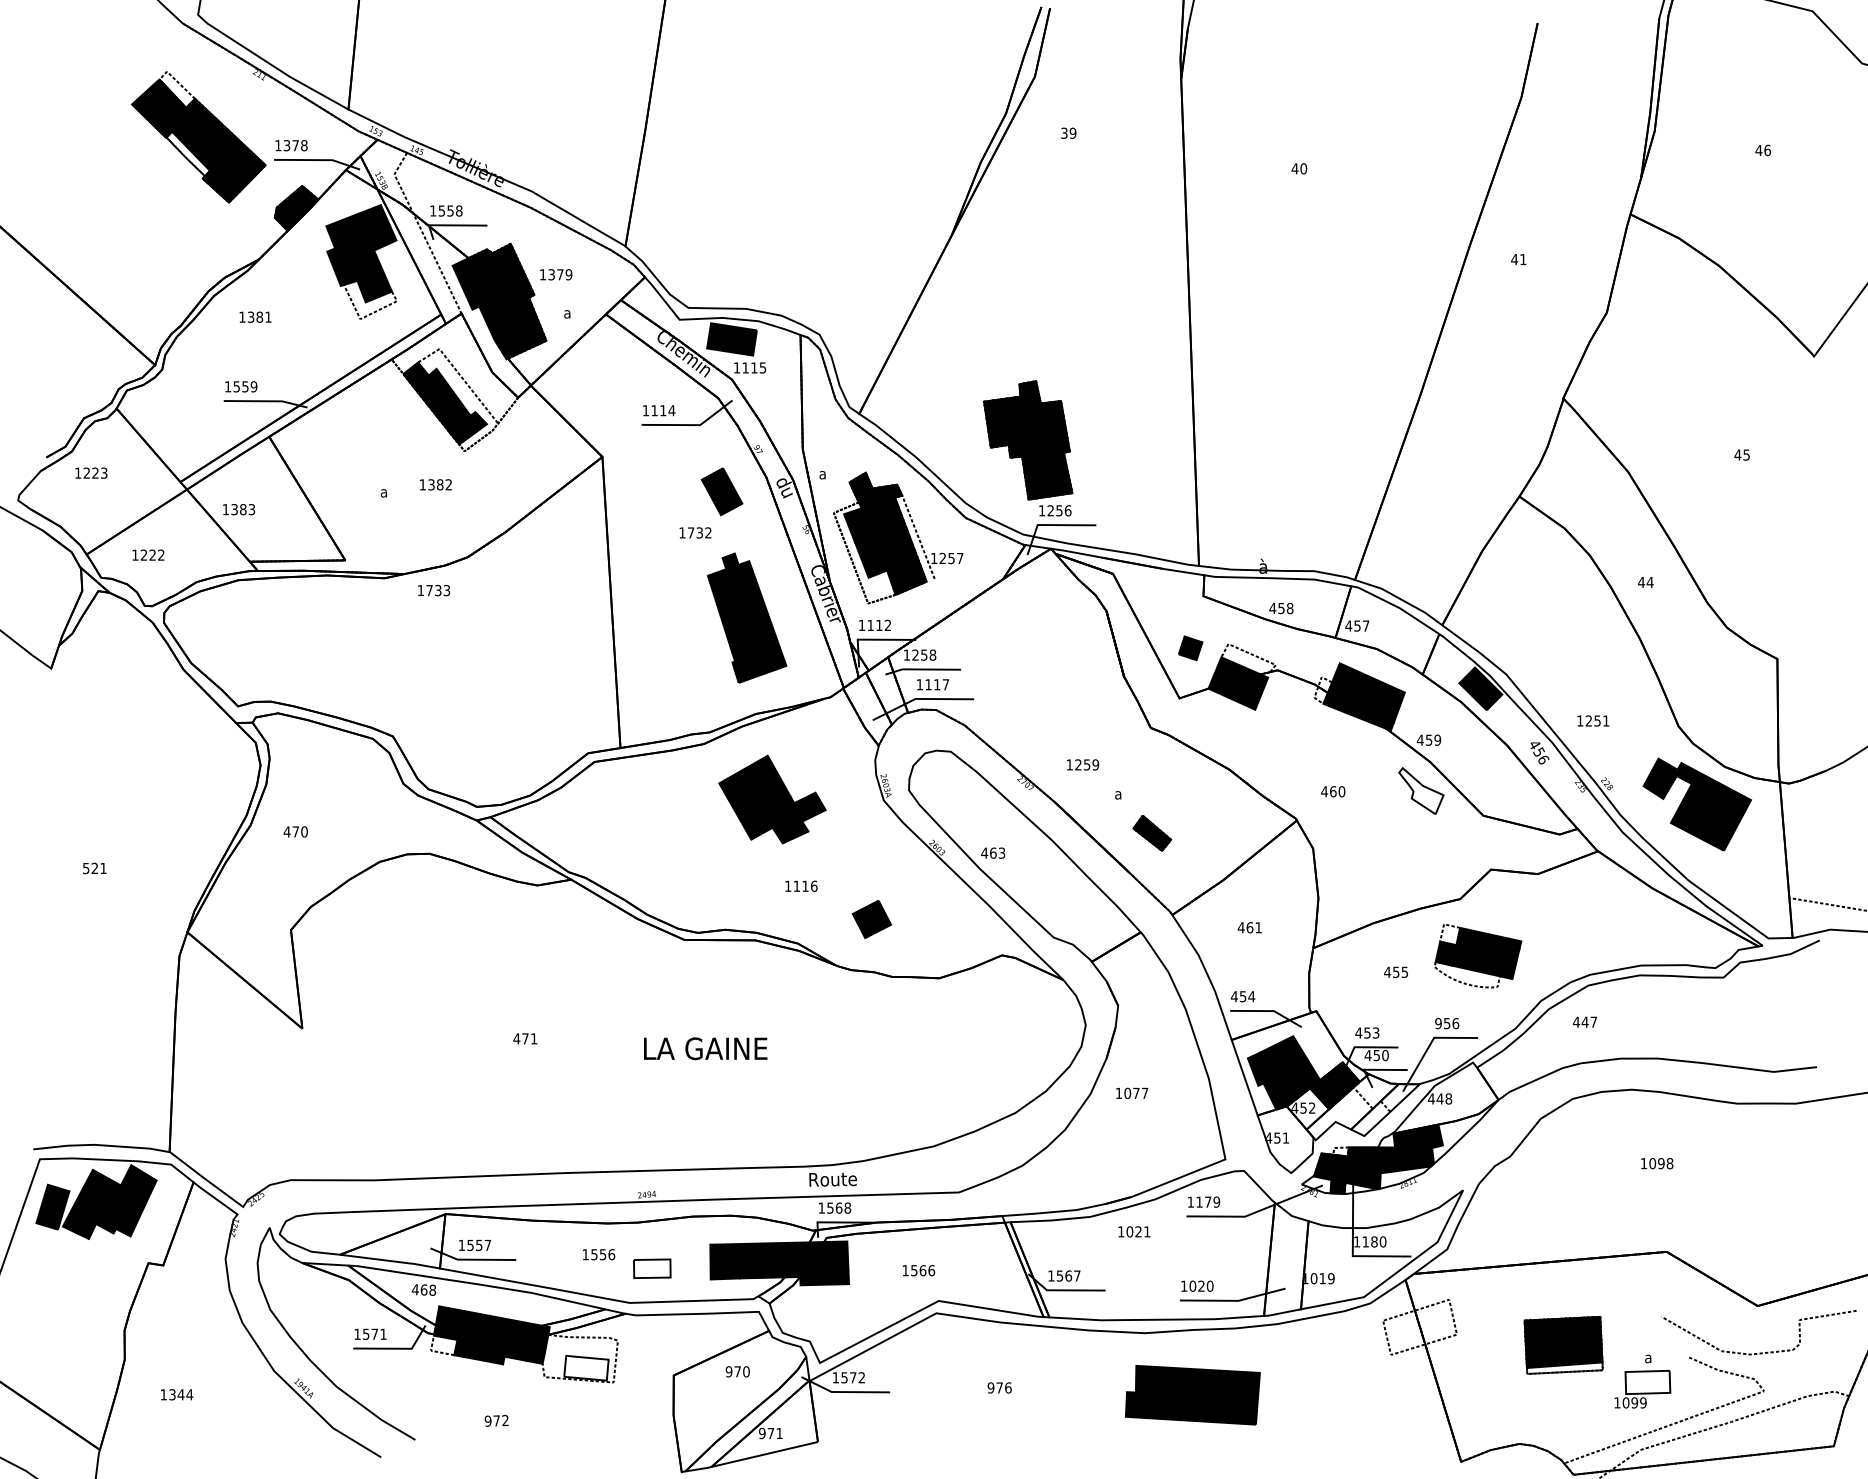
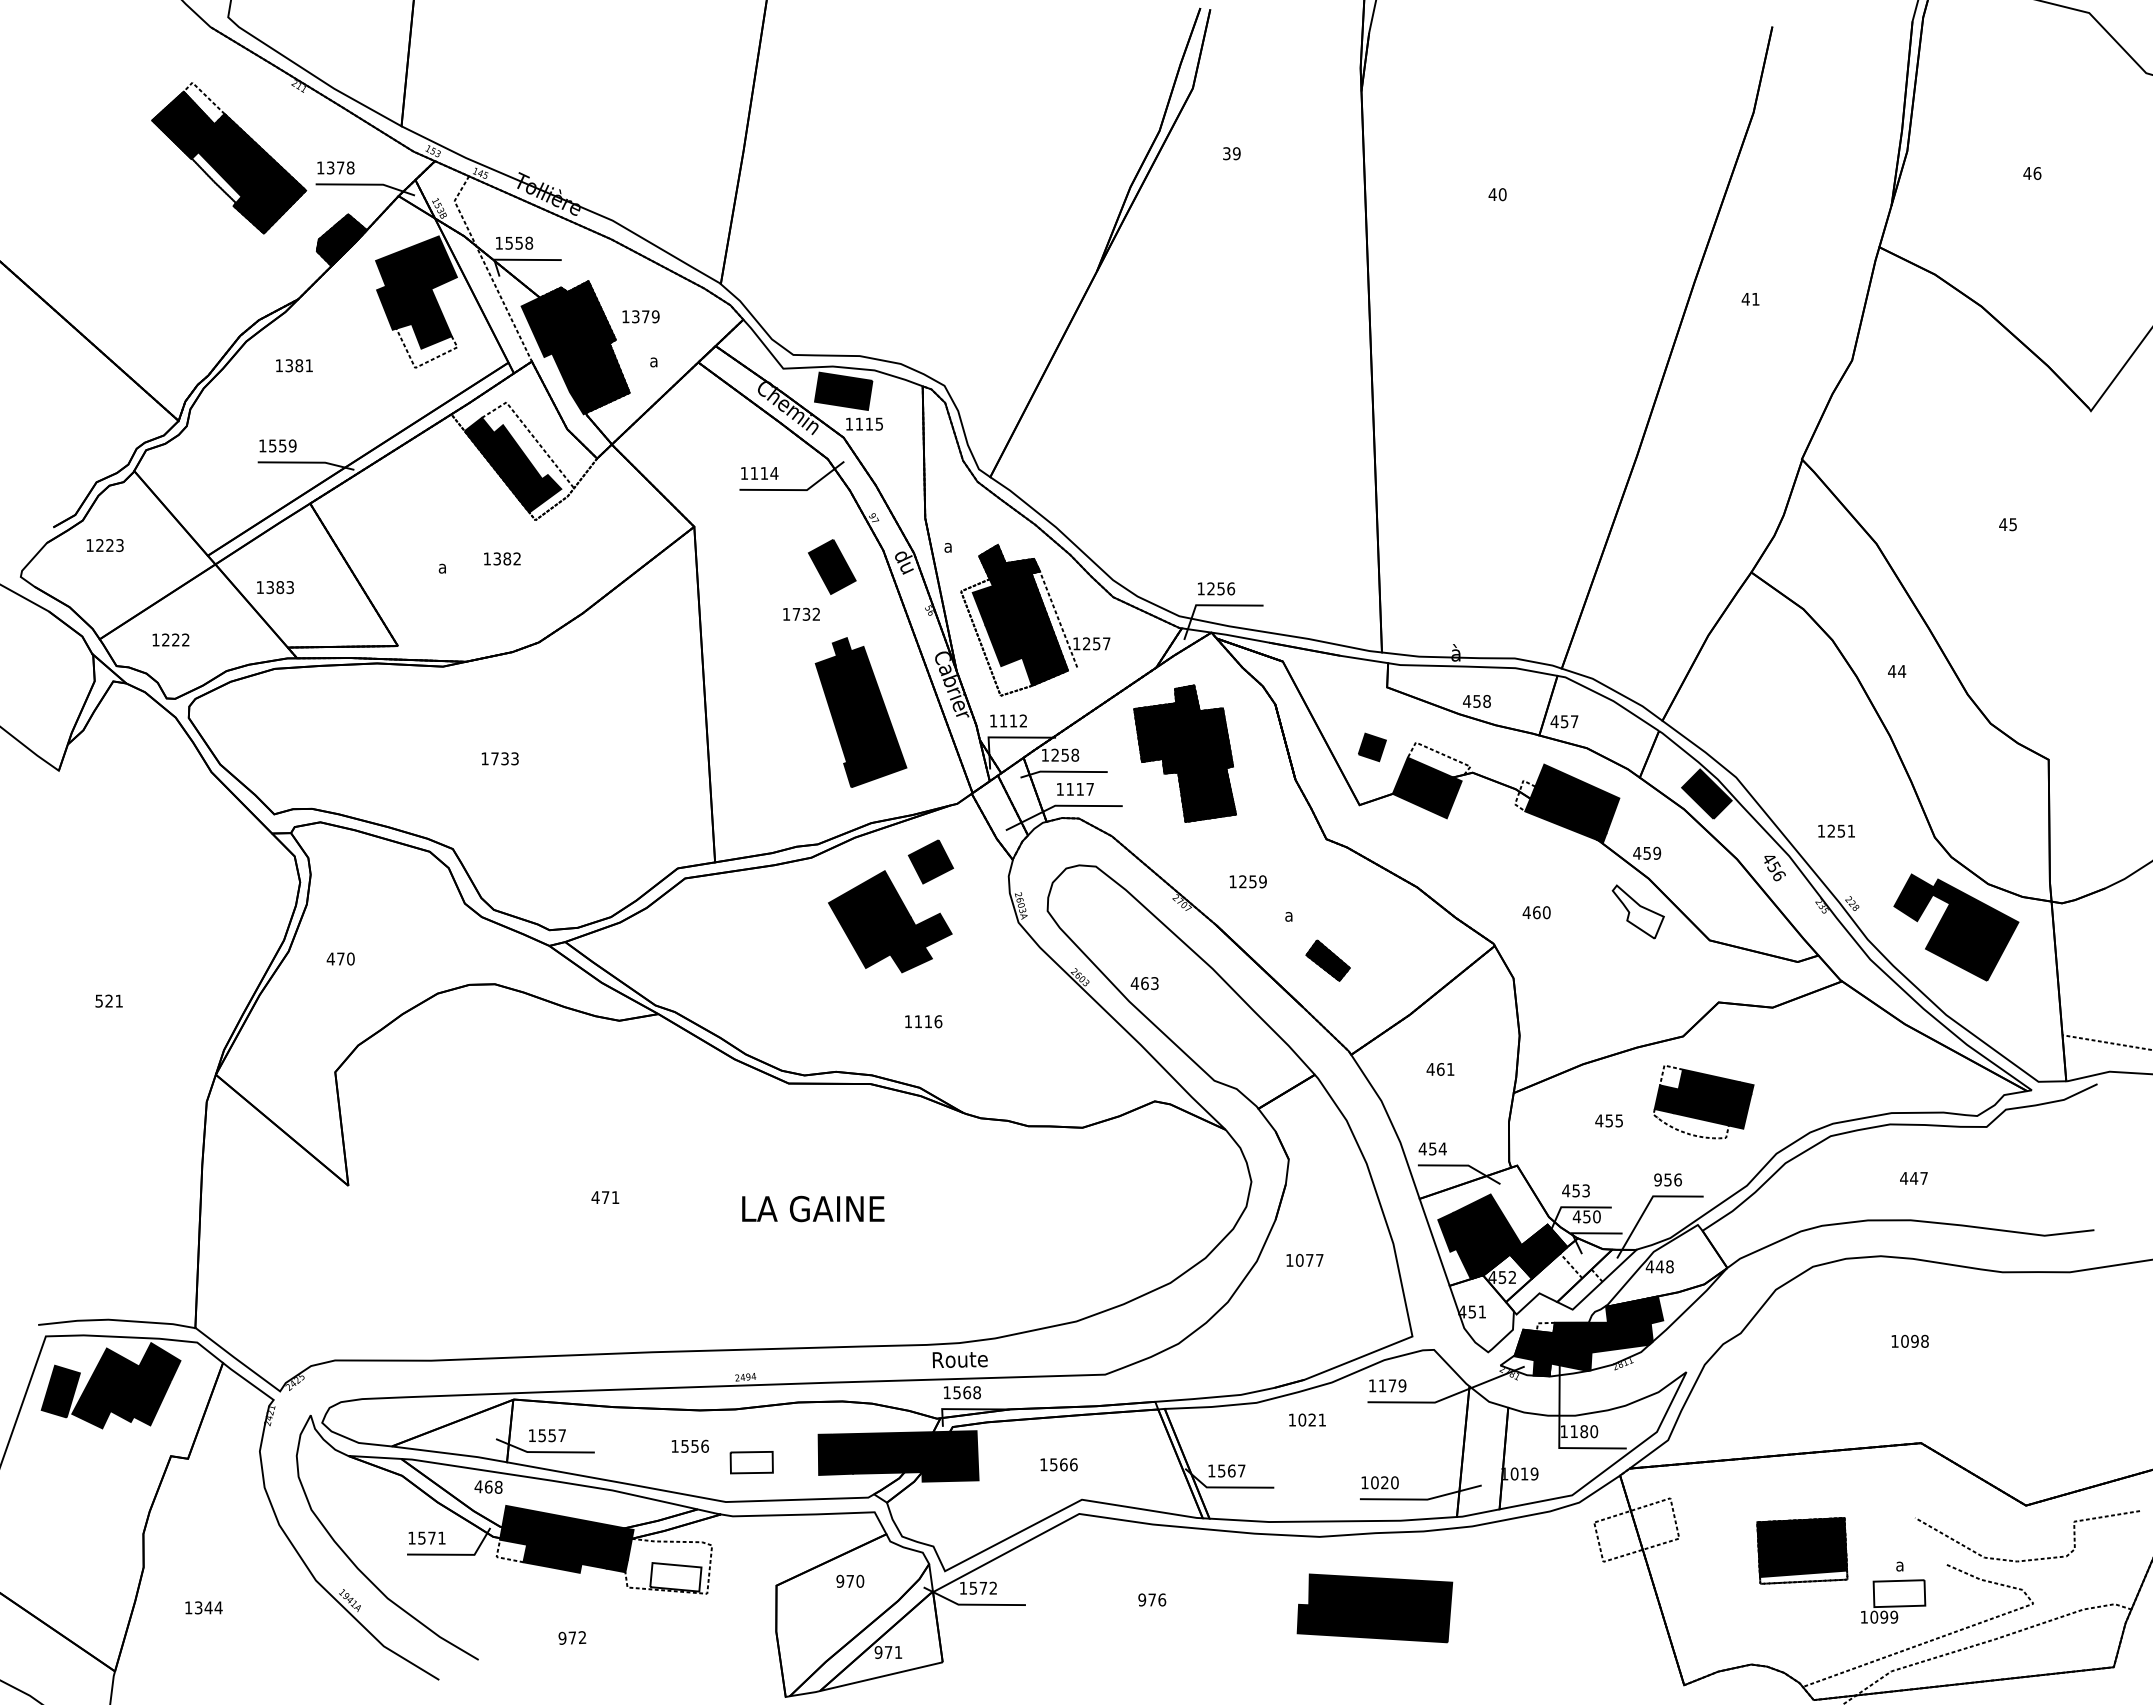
part: (1027, 440) -> (1184, 753), moved
text: (433, 590) -> (499, 758), moved
part: (871, 919) -> (930, 861), moved
text: (1584, 1022) -> (1913, 1178), moved

